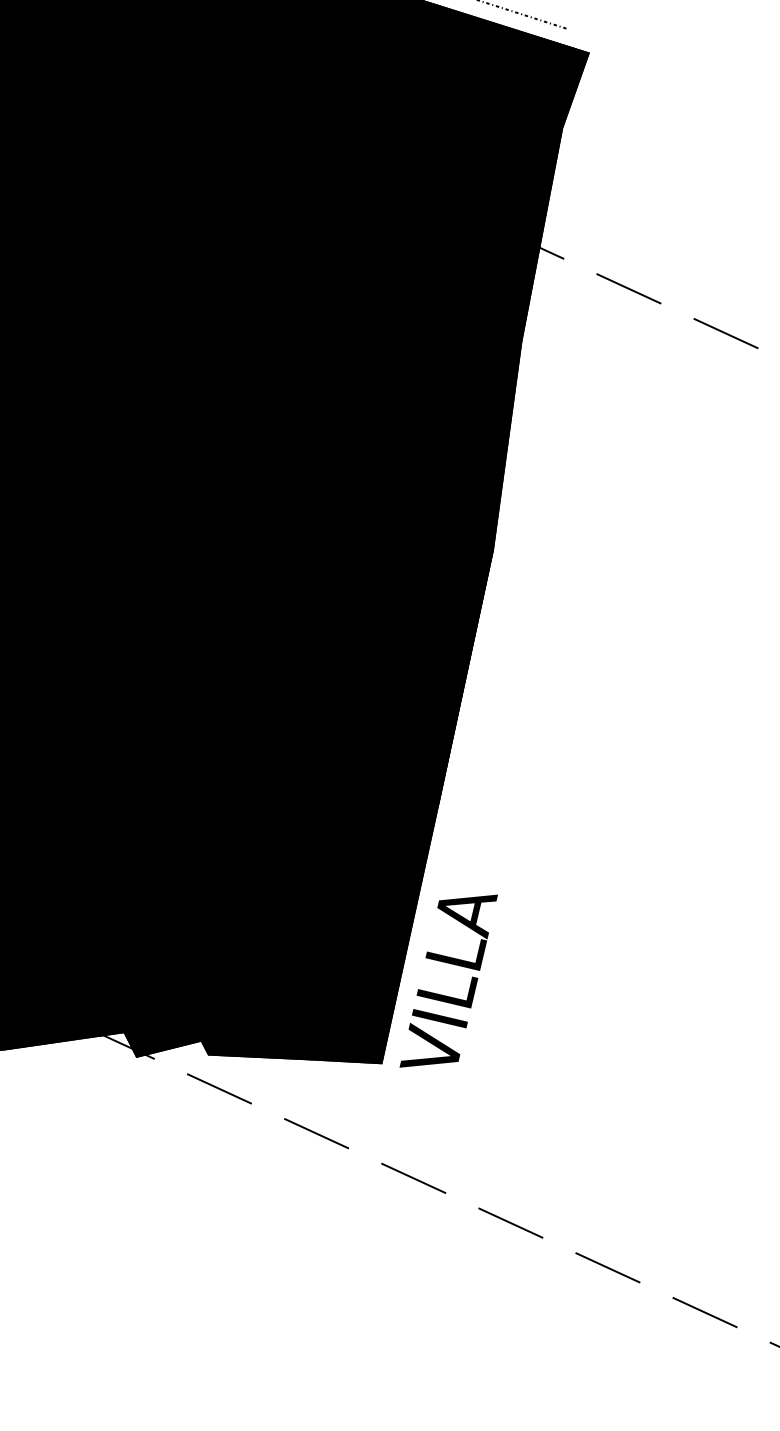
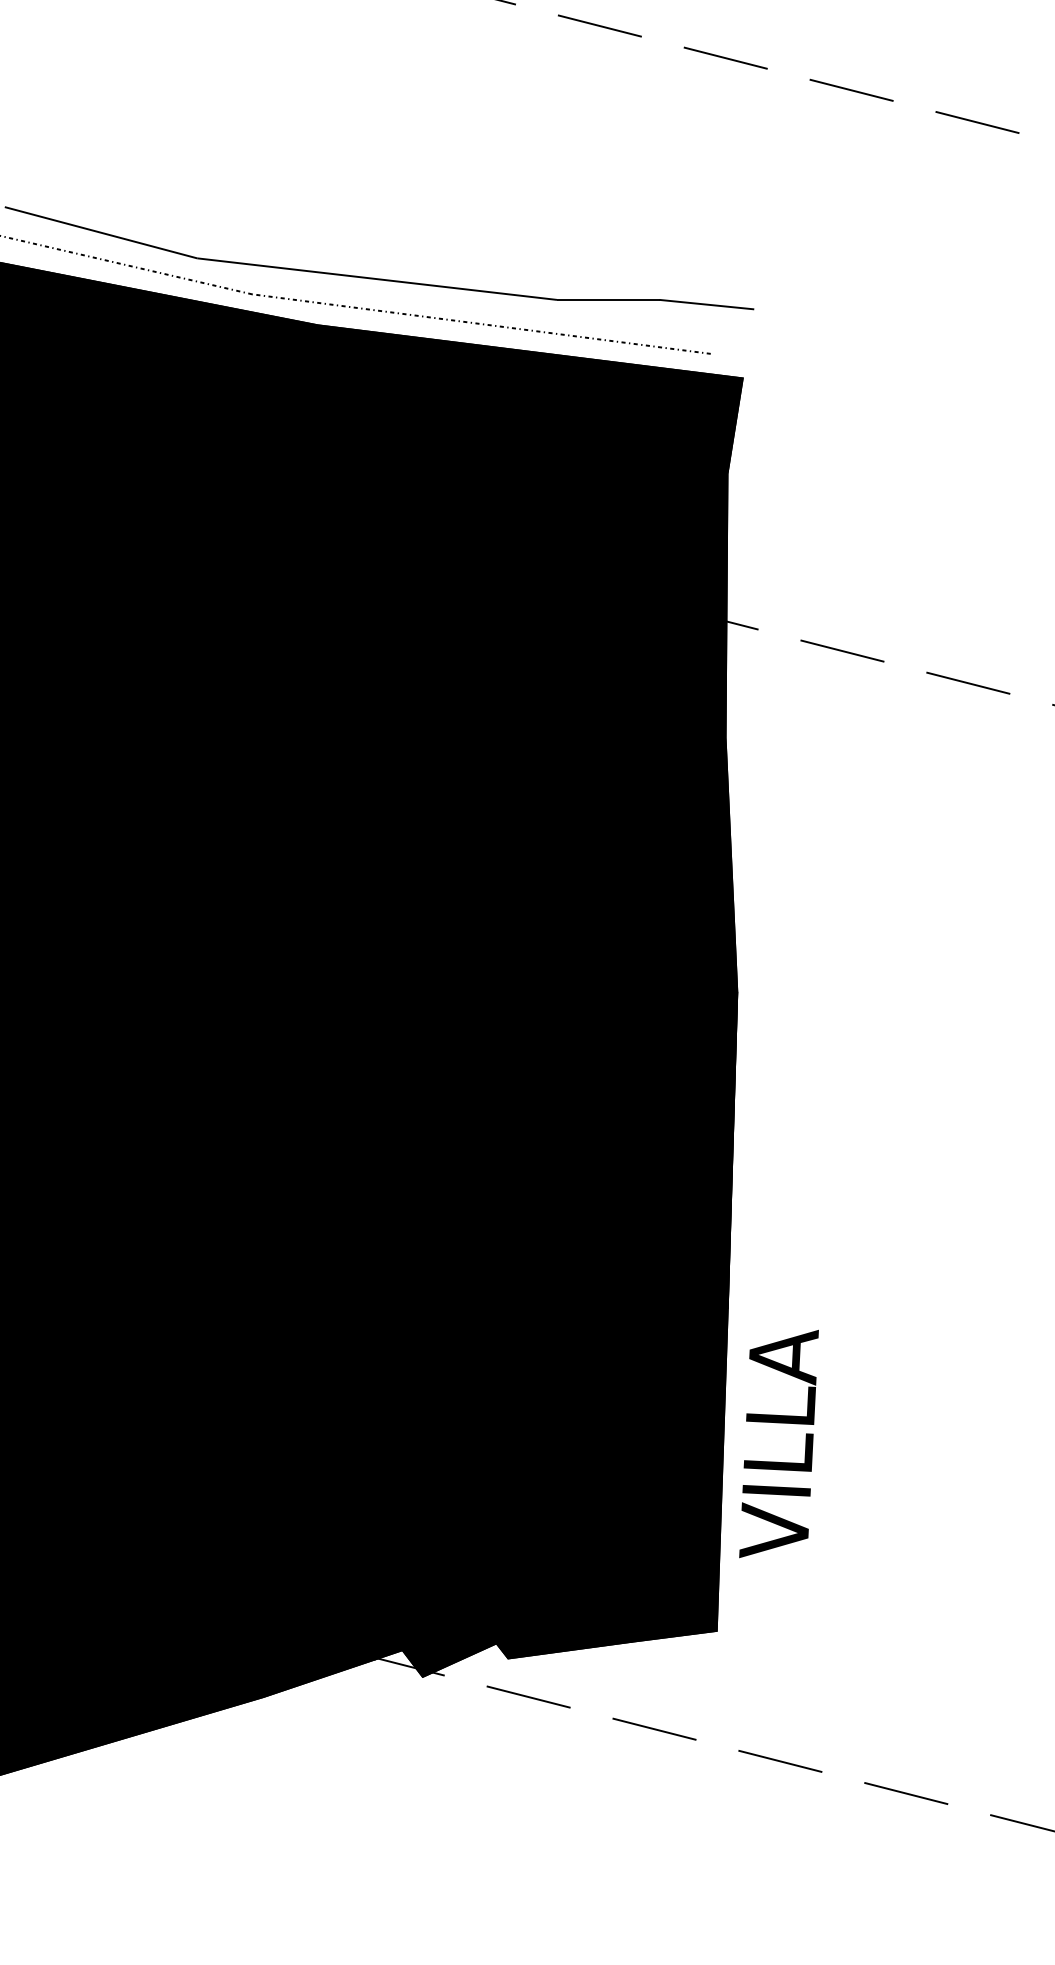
text: (448, 980) -> (778, 1443), moved

